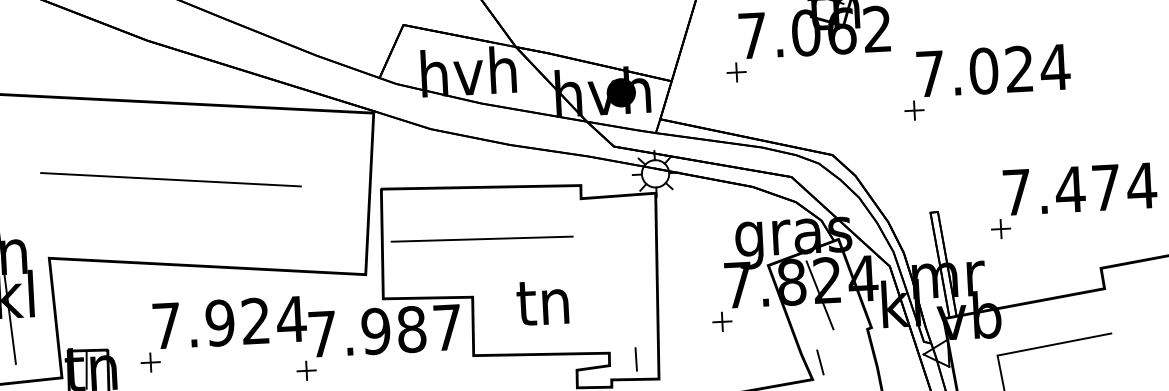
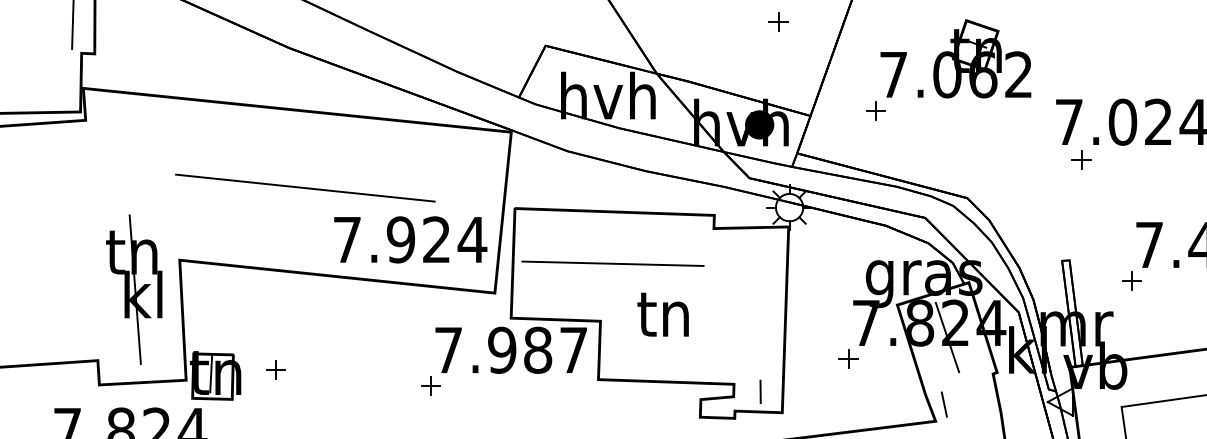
part: (914, 110) -> (1081, 159), moved
text: (542, 302) -> (662, 314), moved
text: (229, 322) -> (410, 239), moved

